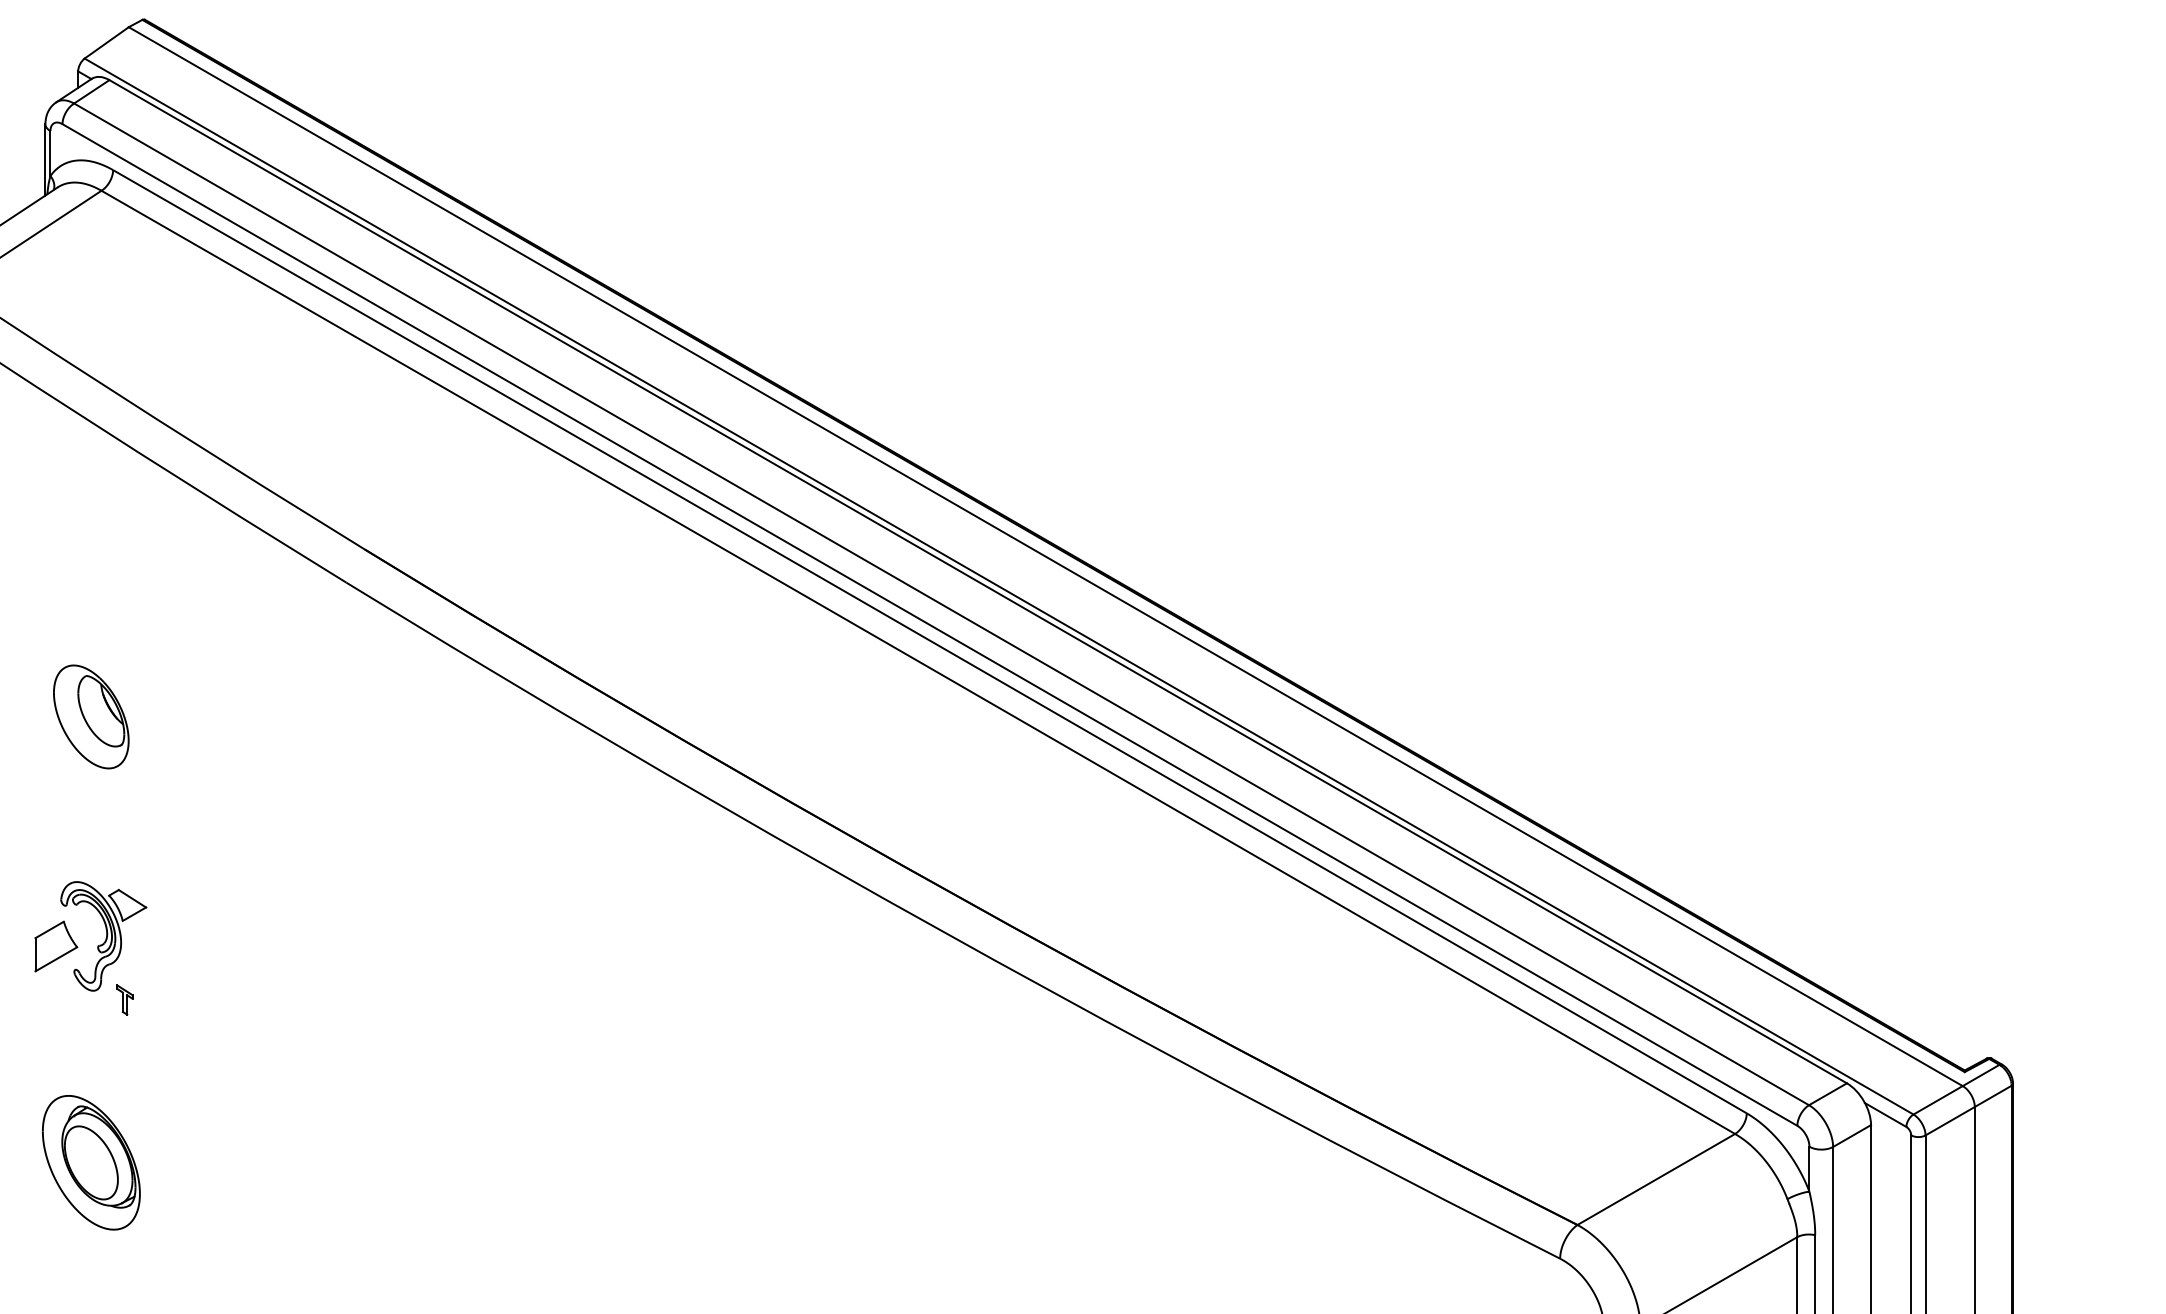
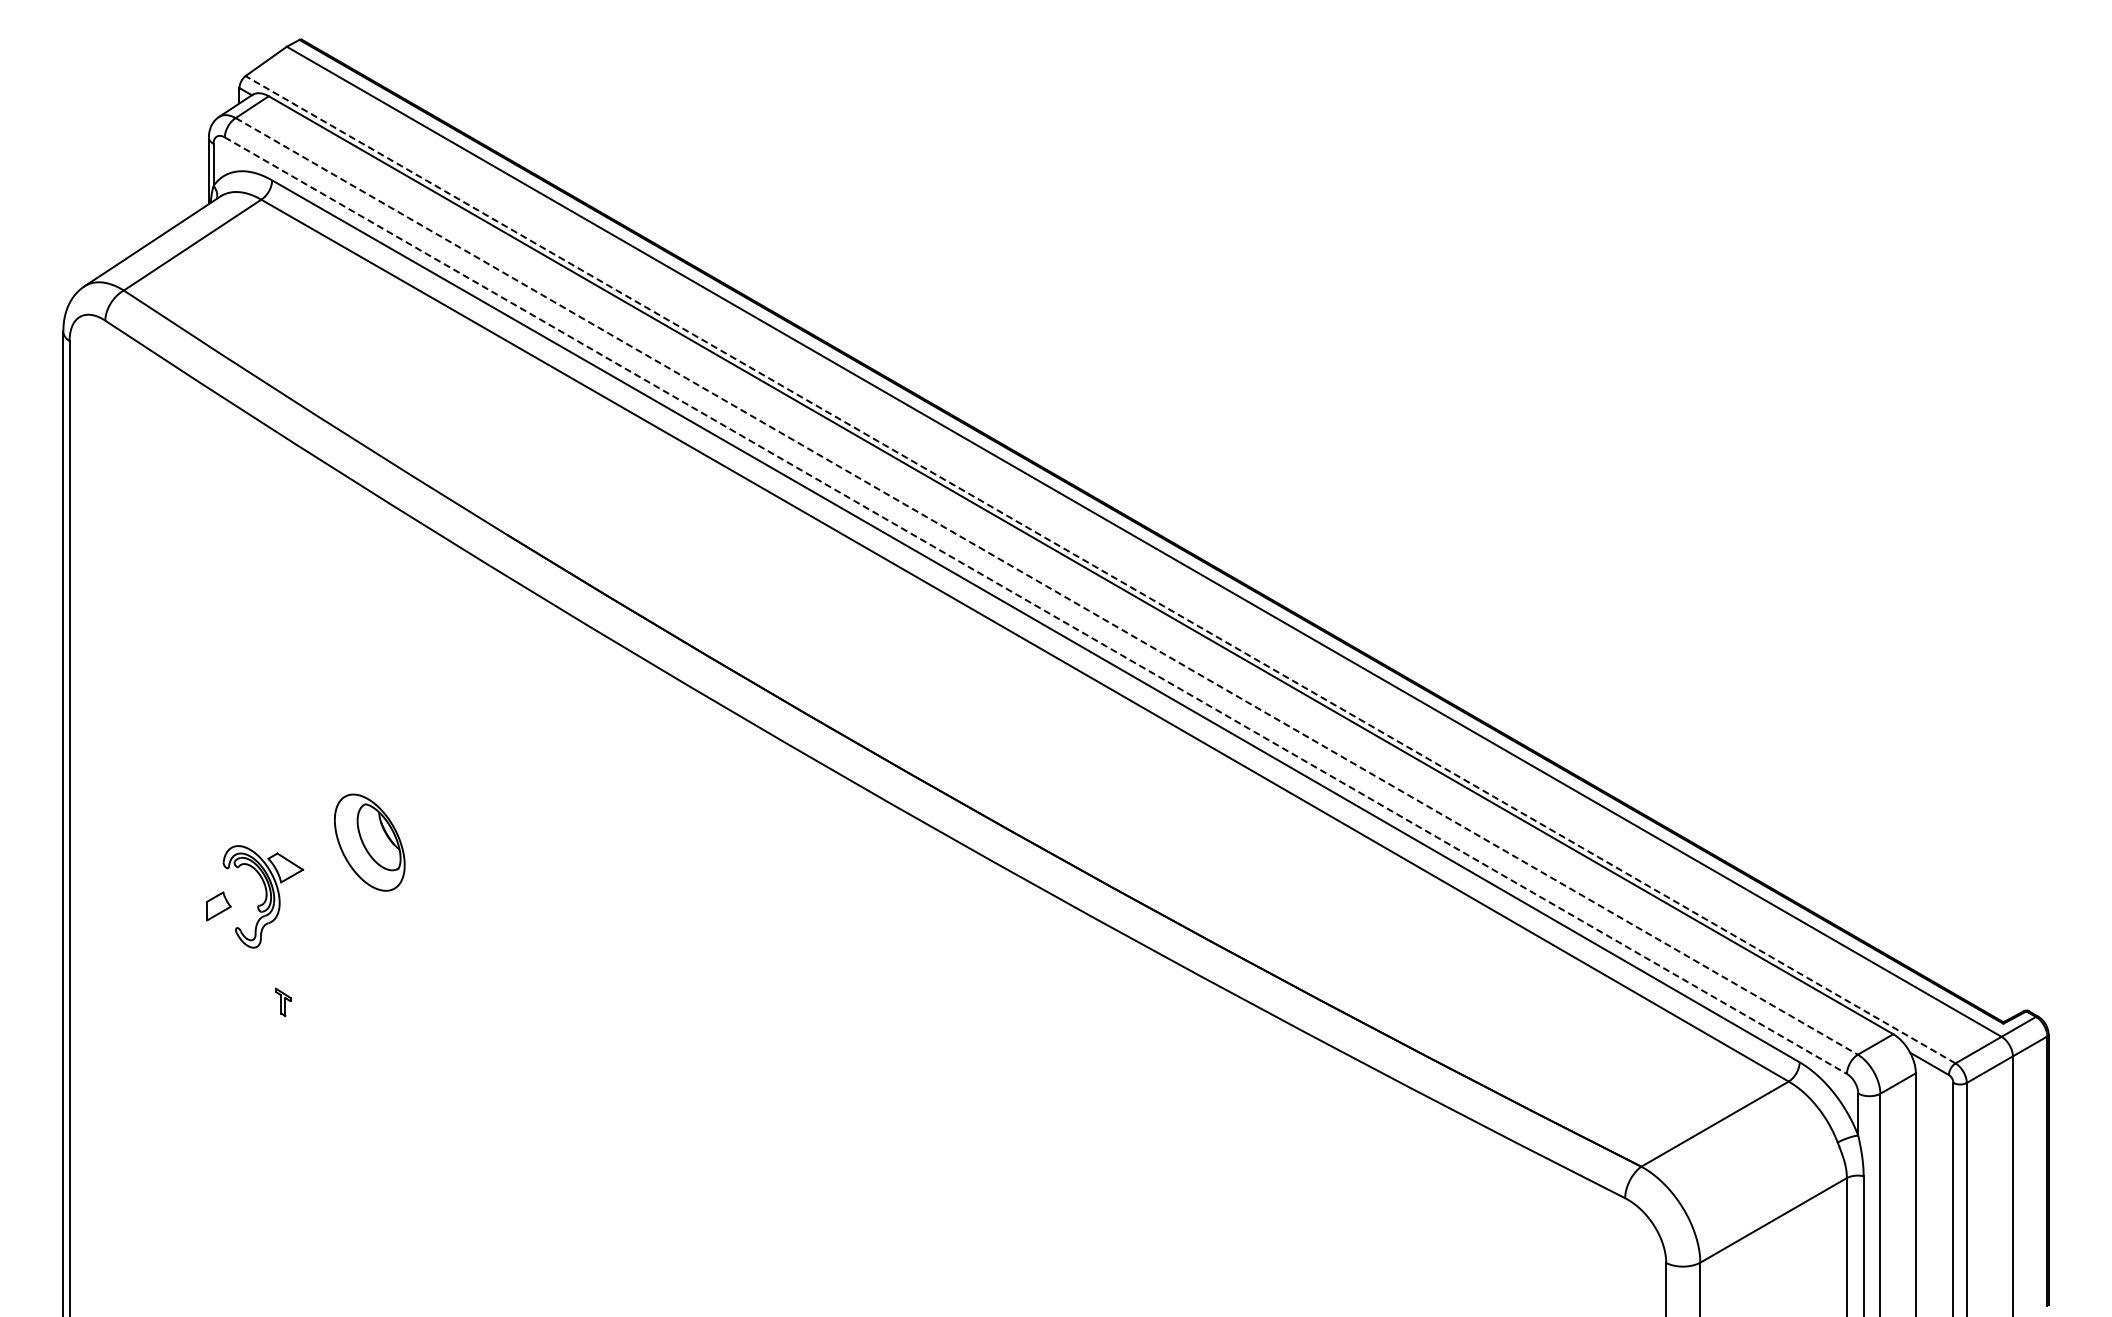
line: (999, 586) -> (1100, 569), solid -> dashed
line: (941, 604) -> (1046, 586), solid -> dashed
line: (929, 624) -> (1035, 605), solid -> dashed
part: (91, 716) -> (369, 842), moved
part: (55, 946) -> (218, 906), size x0.6
part: (125, 1000) -> (283, 1002), moved
part: (91, 1162) -> (251, 1108), removed

